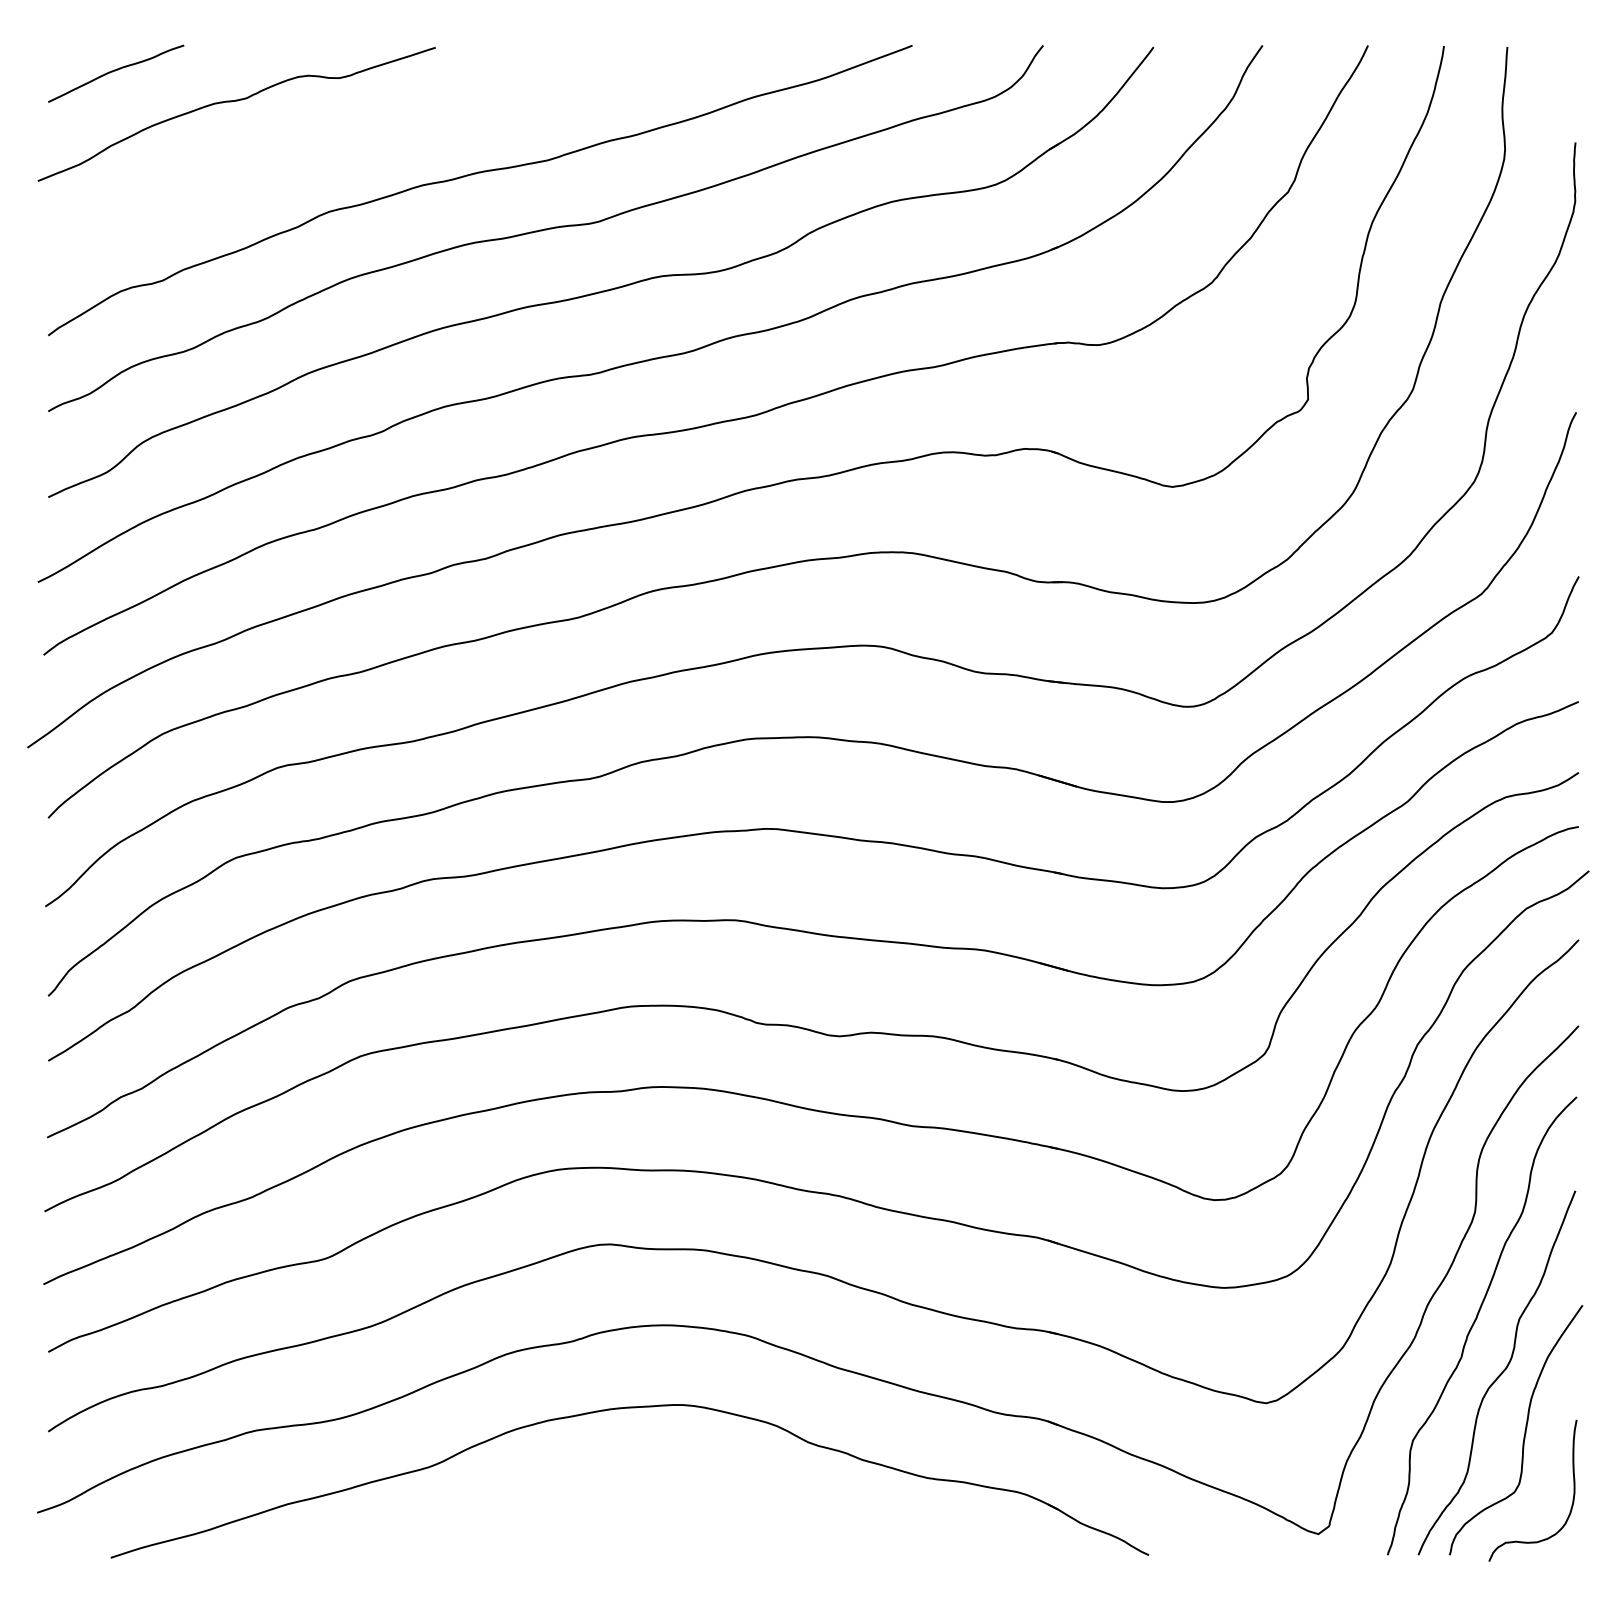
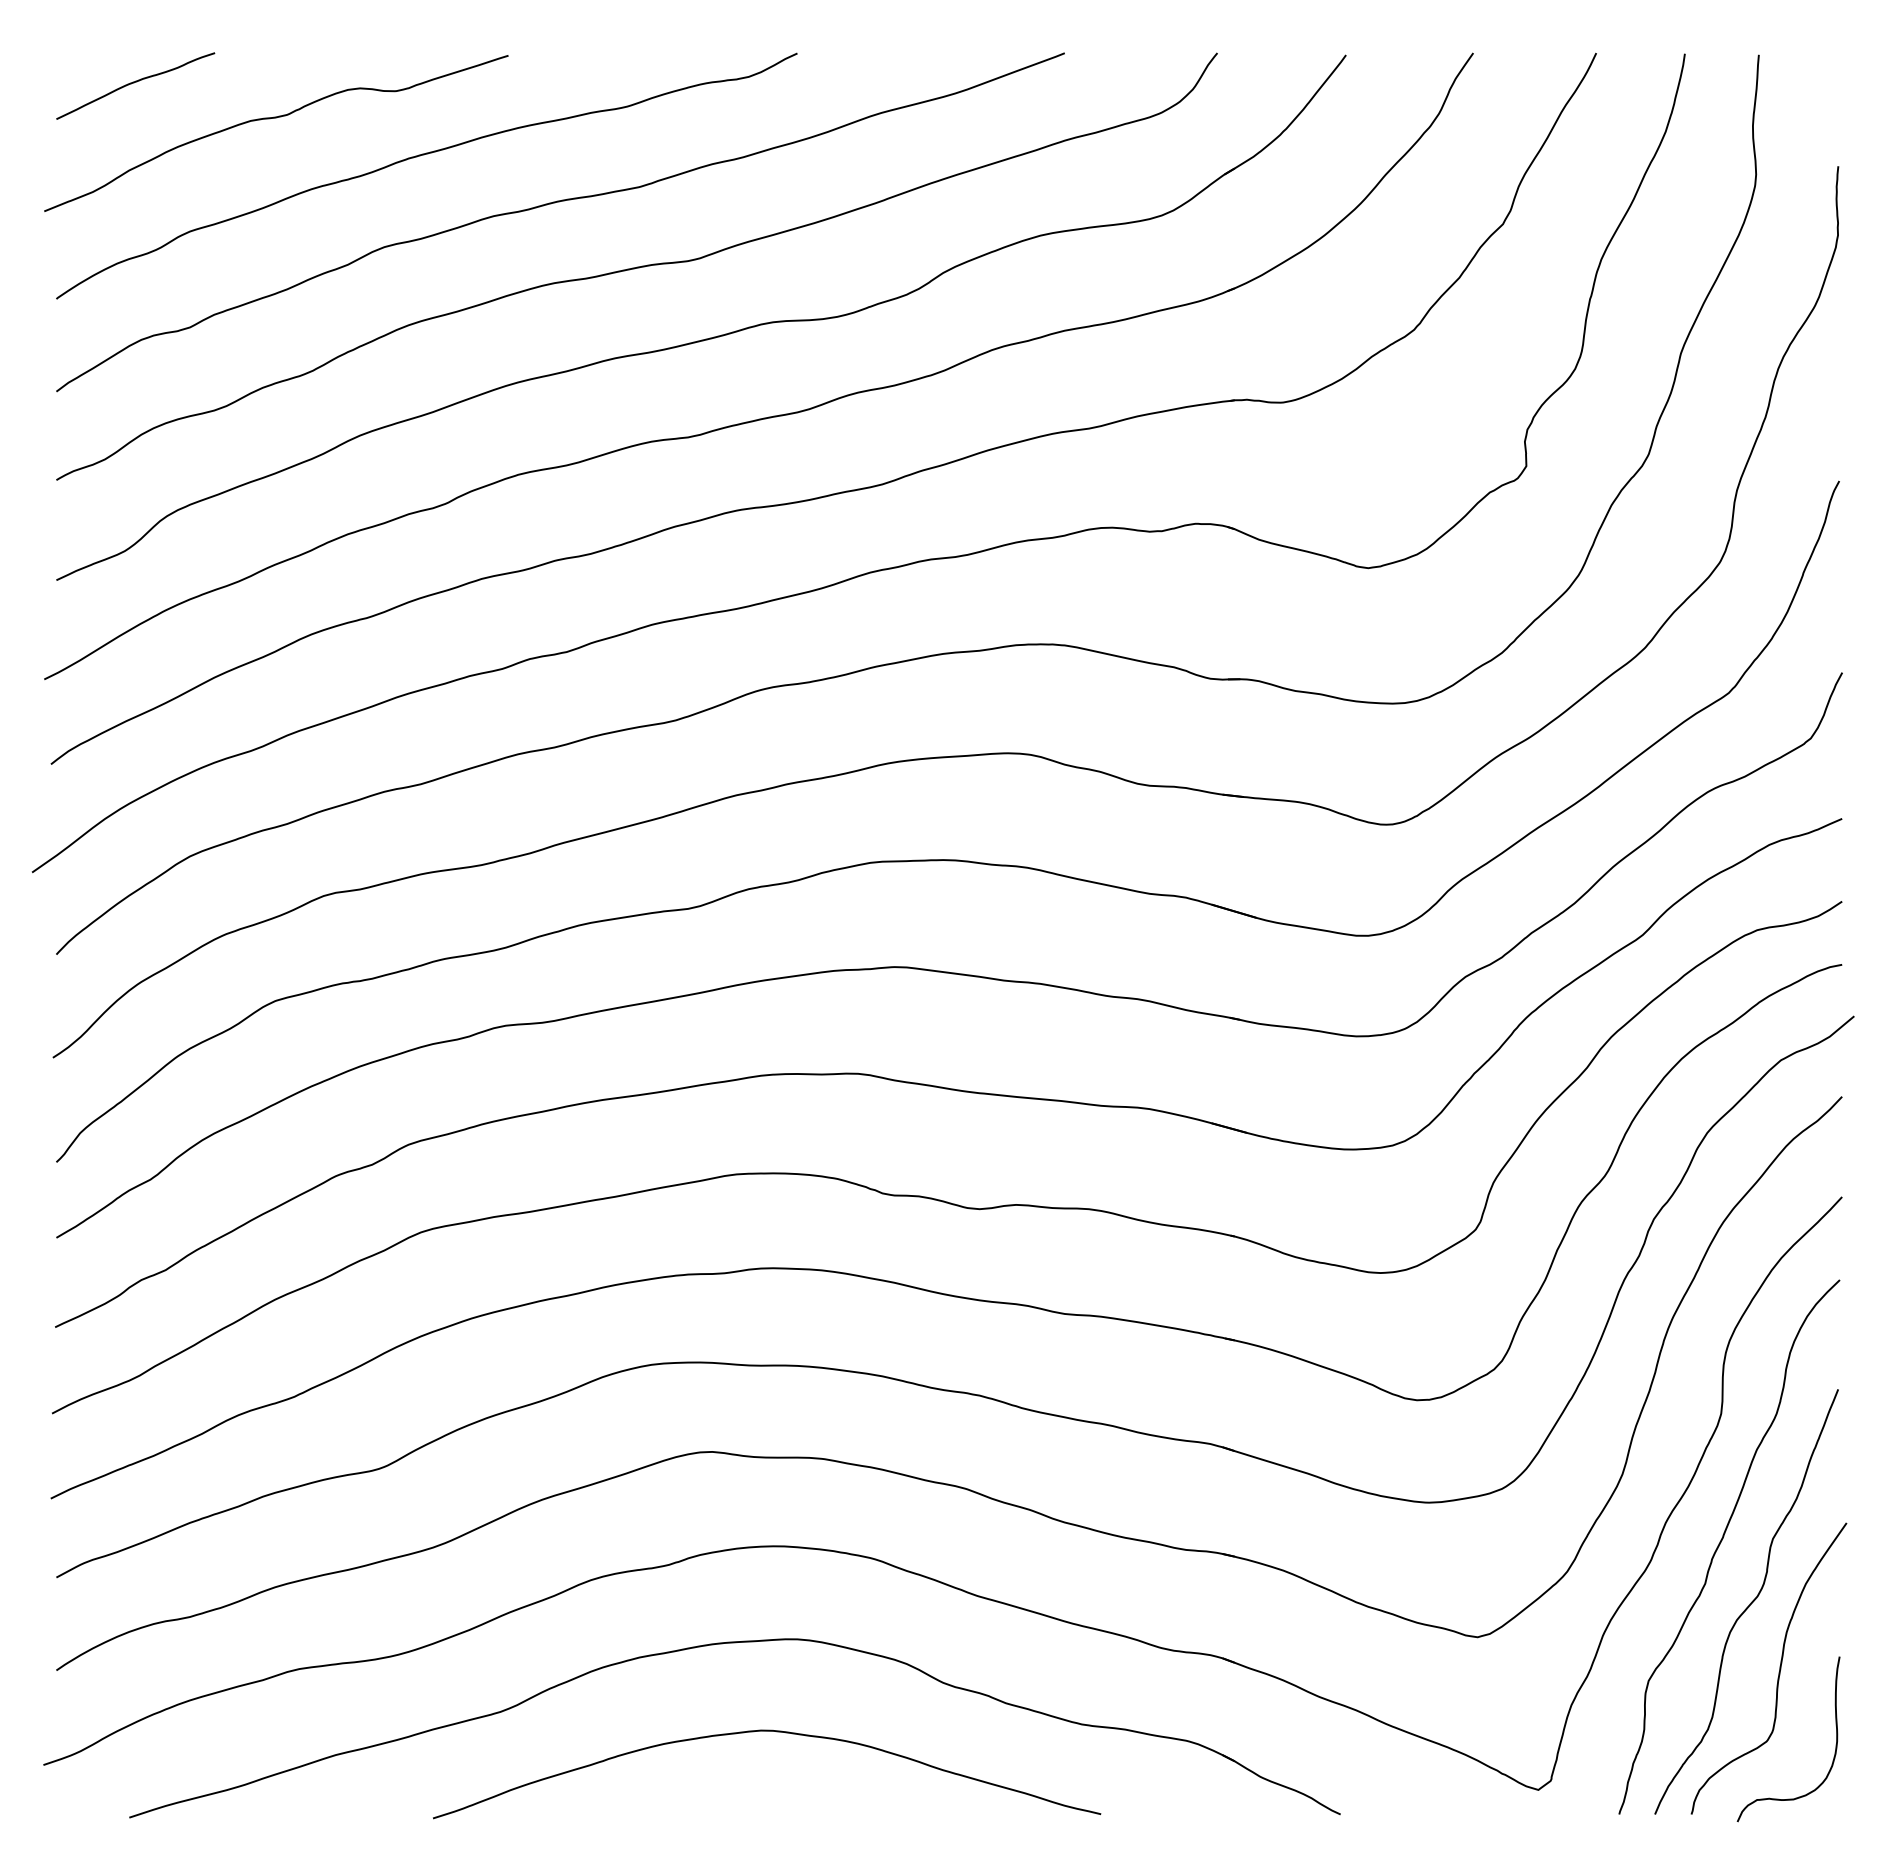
curve: (360, 134) -> (420, 156), added
curve: (665, 1484) -> (776, 1732), added

